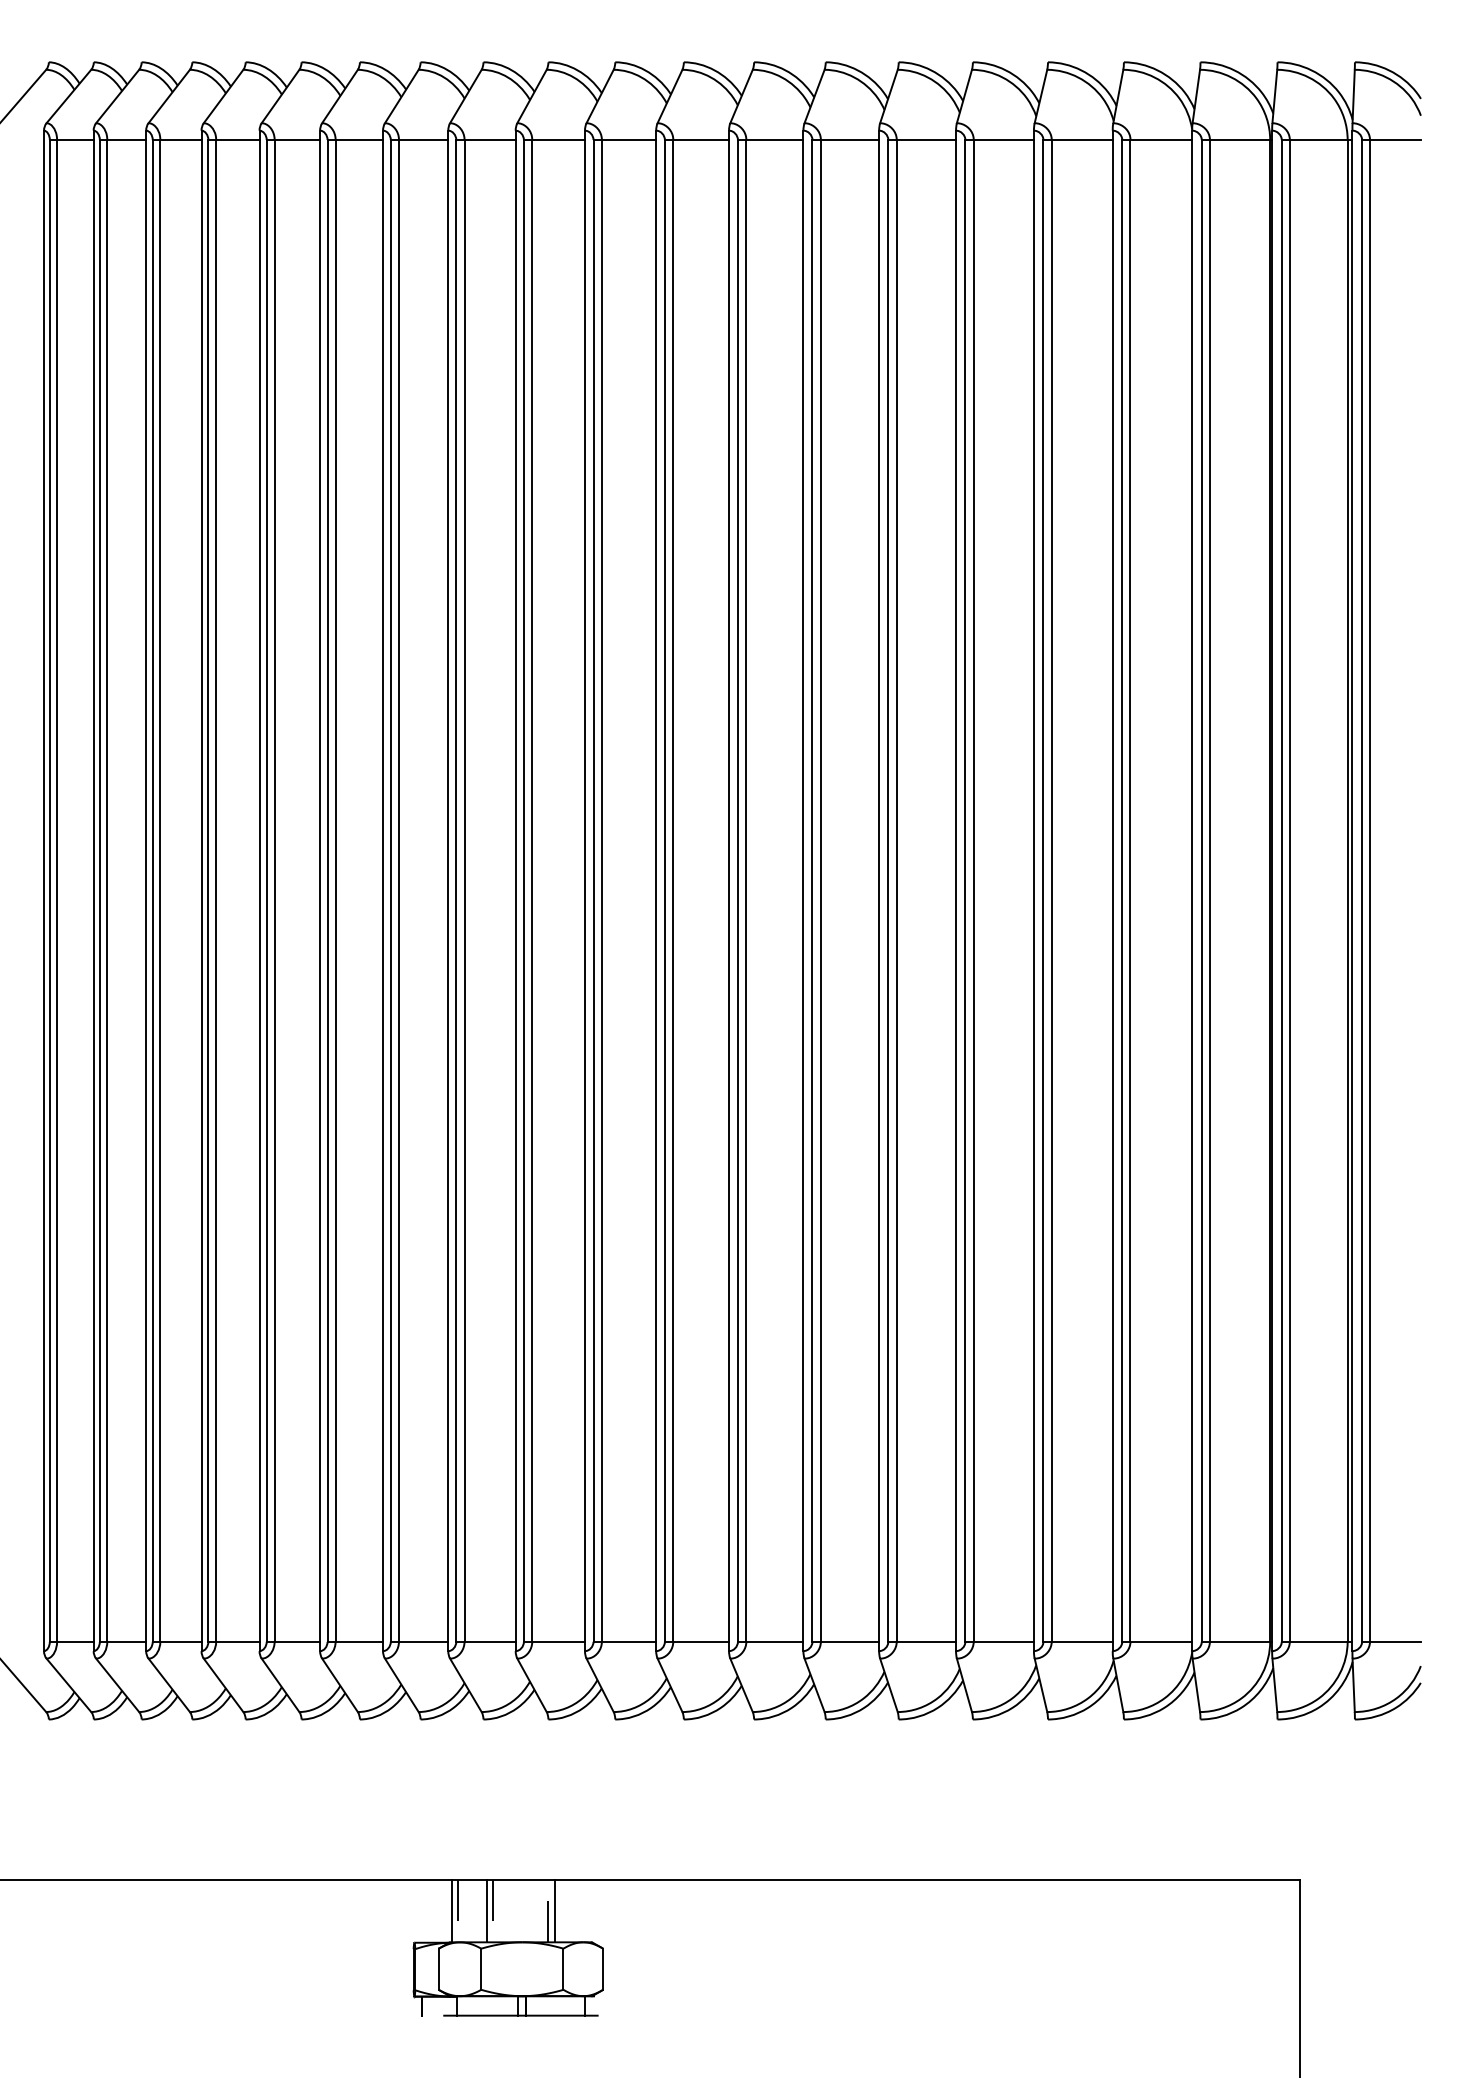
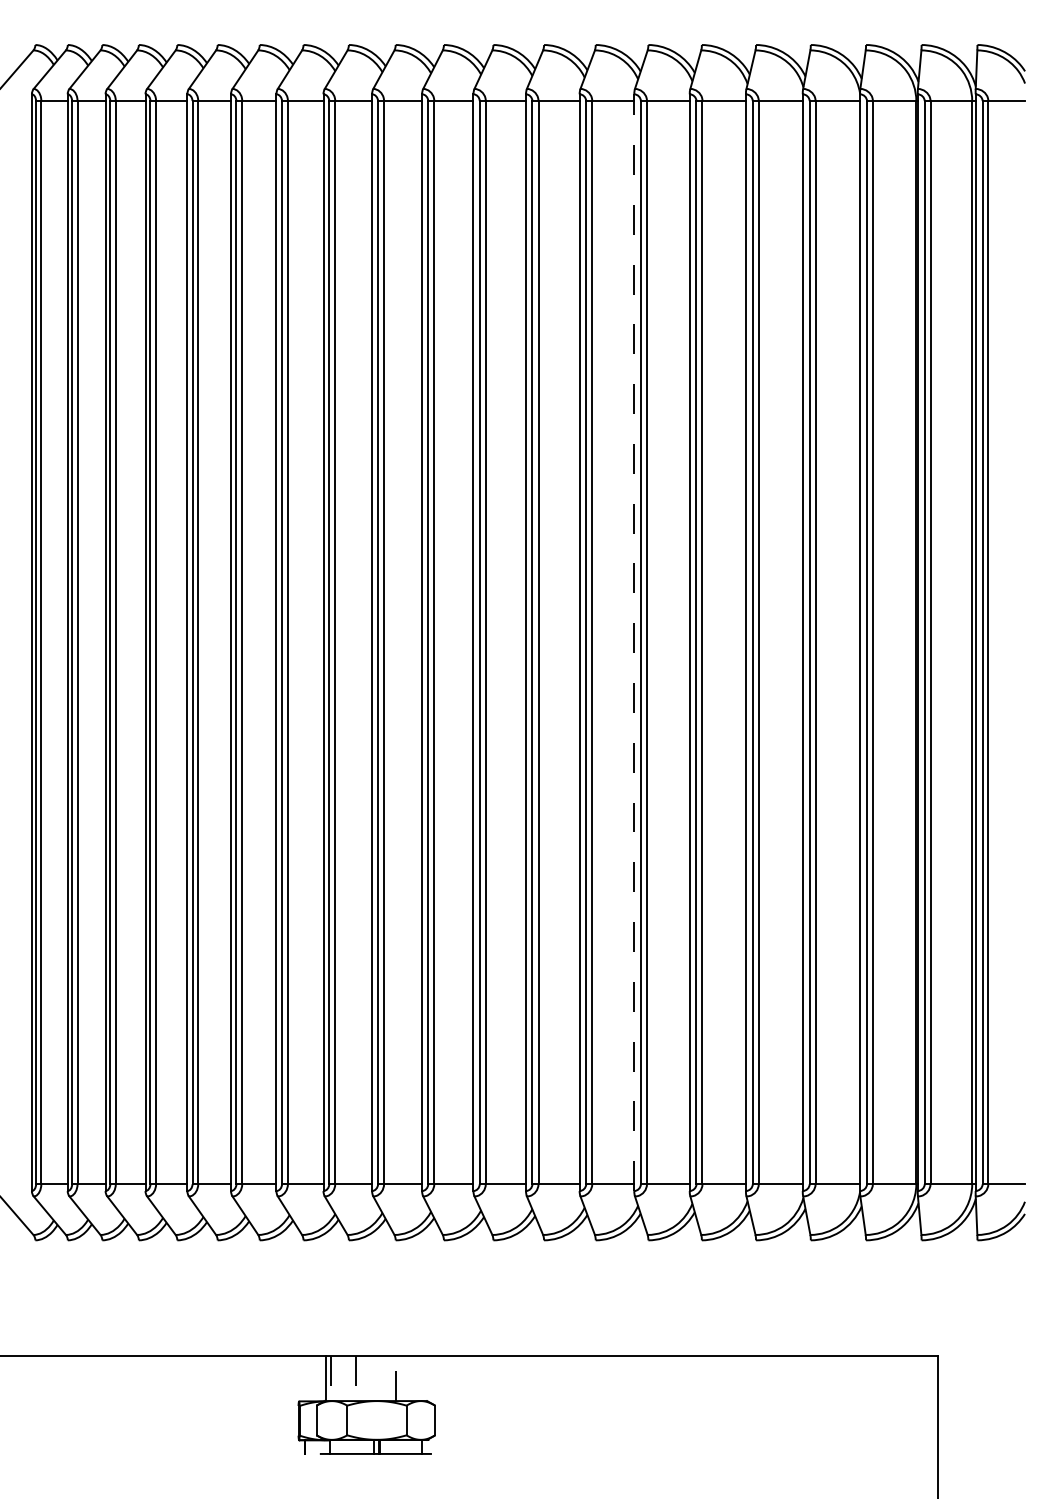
line: (879, 890) -> (634, 642), solid -> dashed
line: (486, 1910) -> (351, 1378), removed
line: (554, 1910) -> (400, 1378), removed

